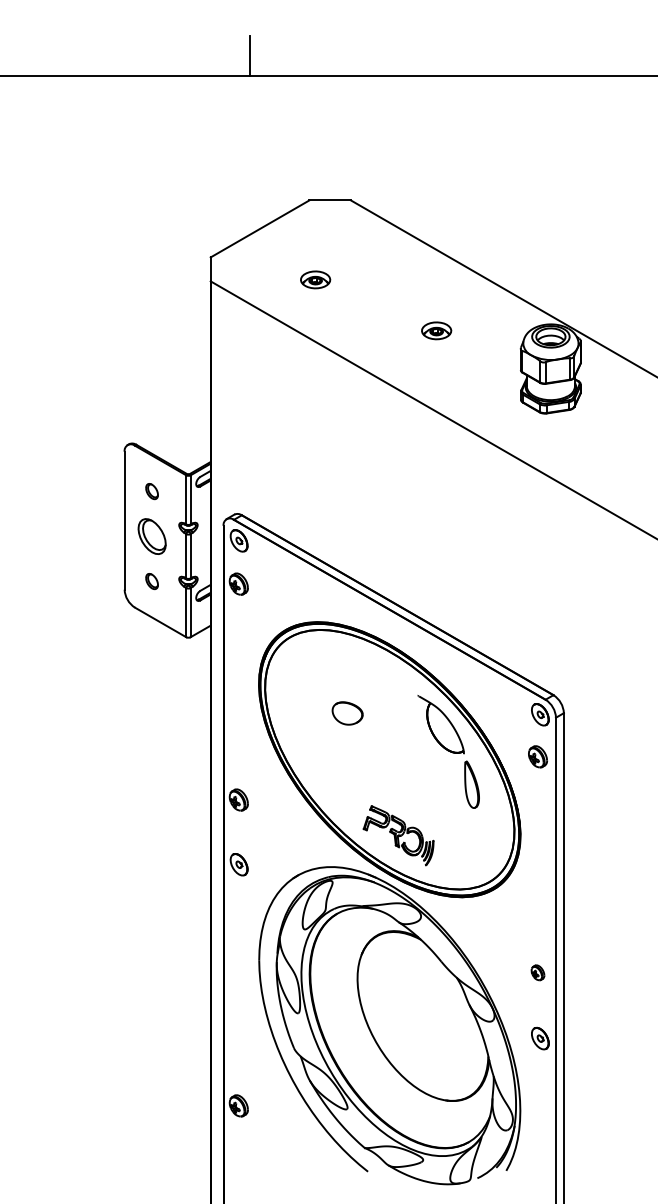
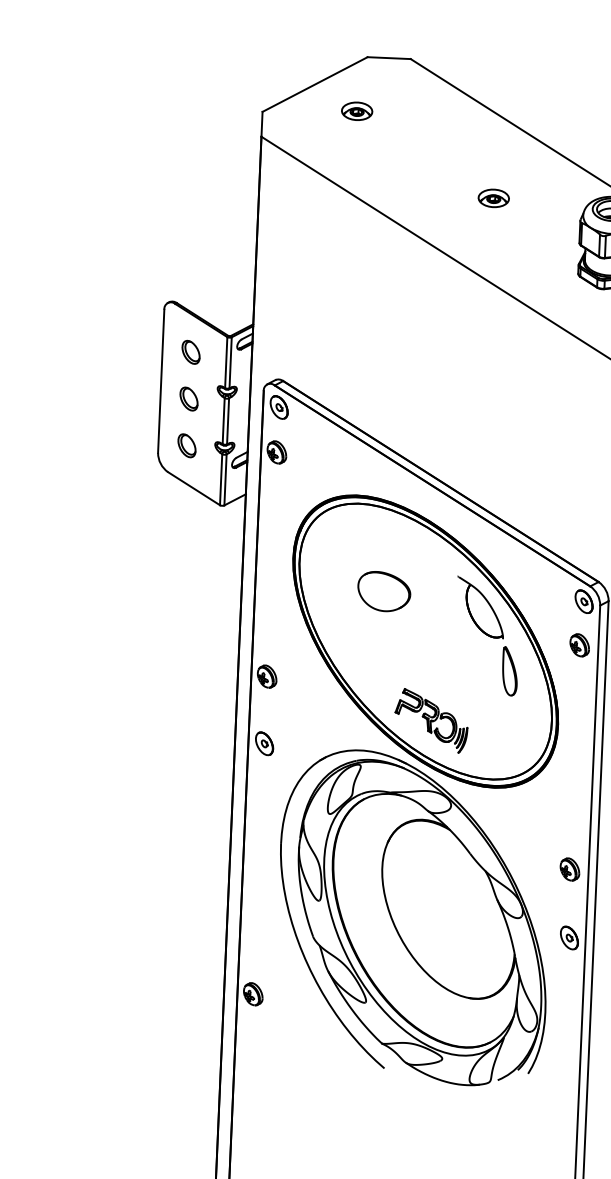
part: (315, 279) -> (357, 110), moved
part: (151, 491) -> (190, 352), size x1.43
part: (151, 536) -> (188, 399), size x0.62
part: (151, 581) -> (186, 445), size x1.43
part: (347, 713) -> (383, 591), size x1.67
part: (537, 972) -> (569, 869), size x1.43

